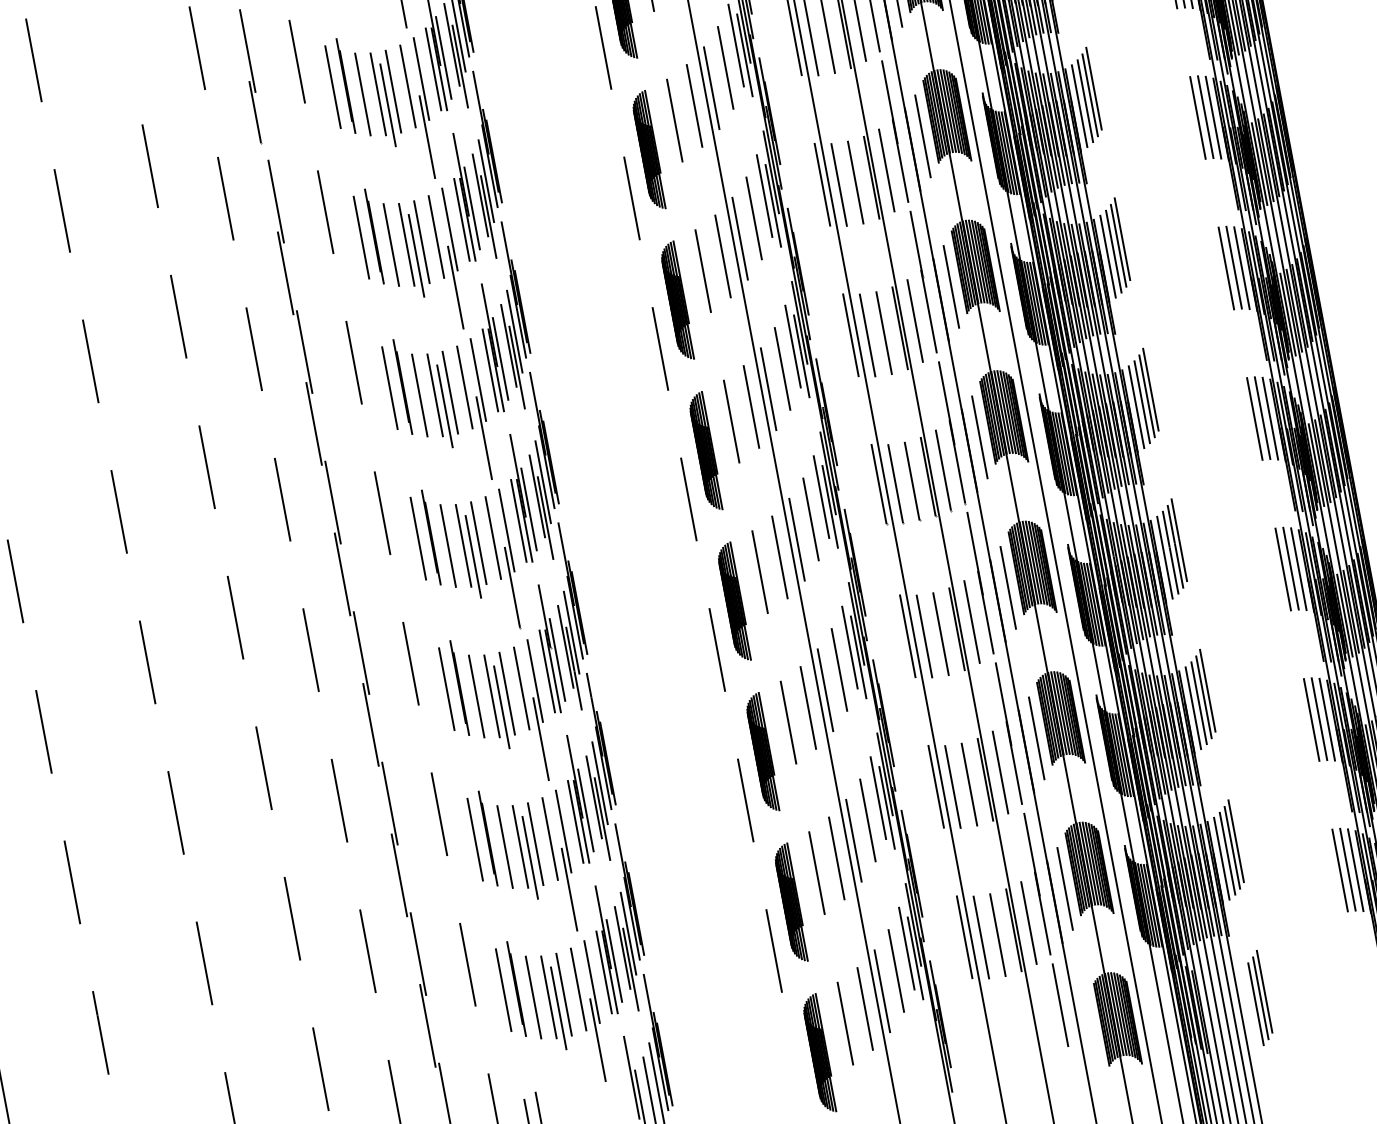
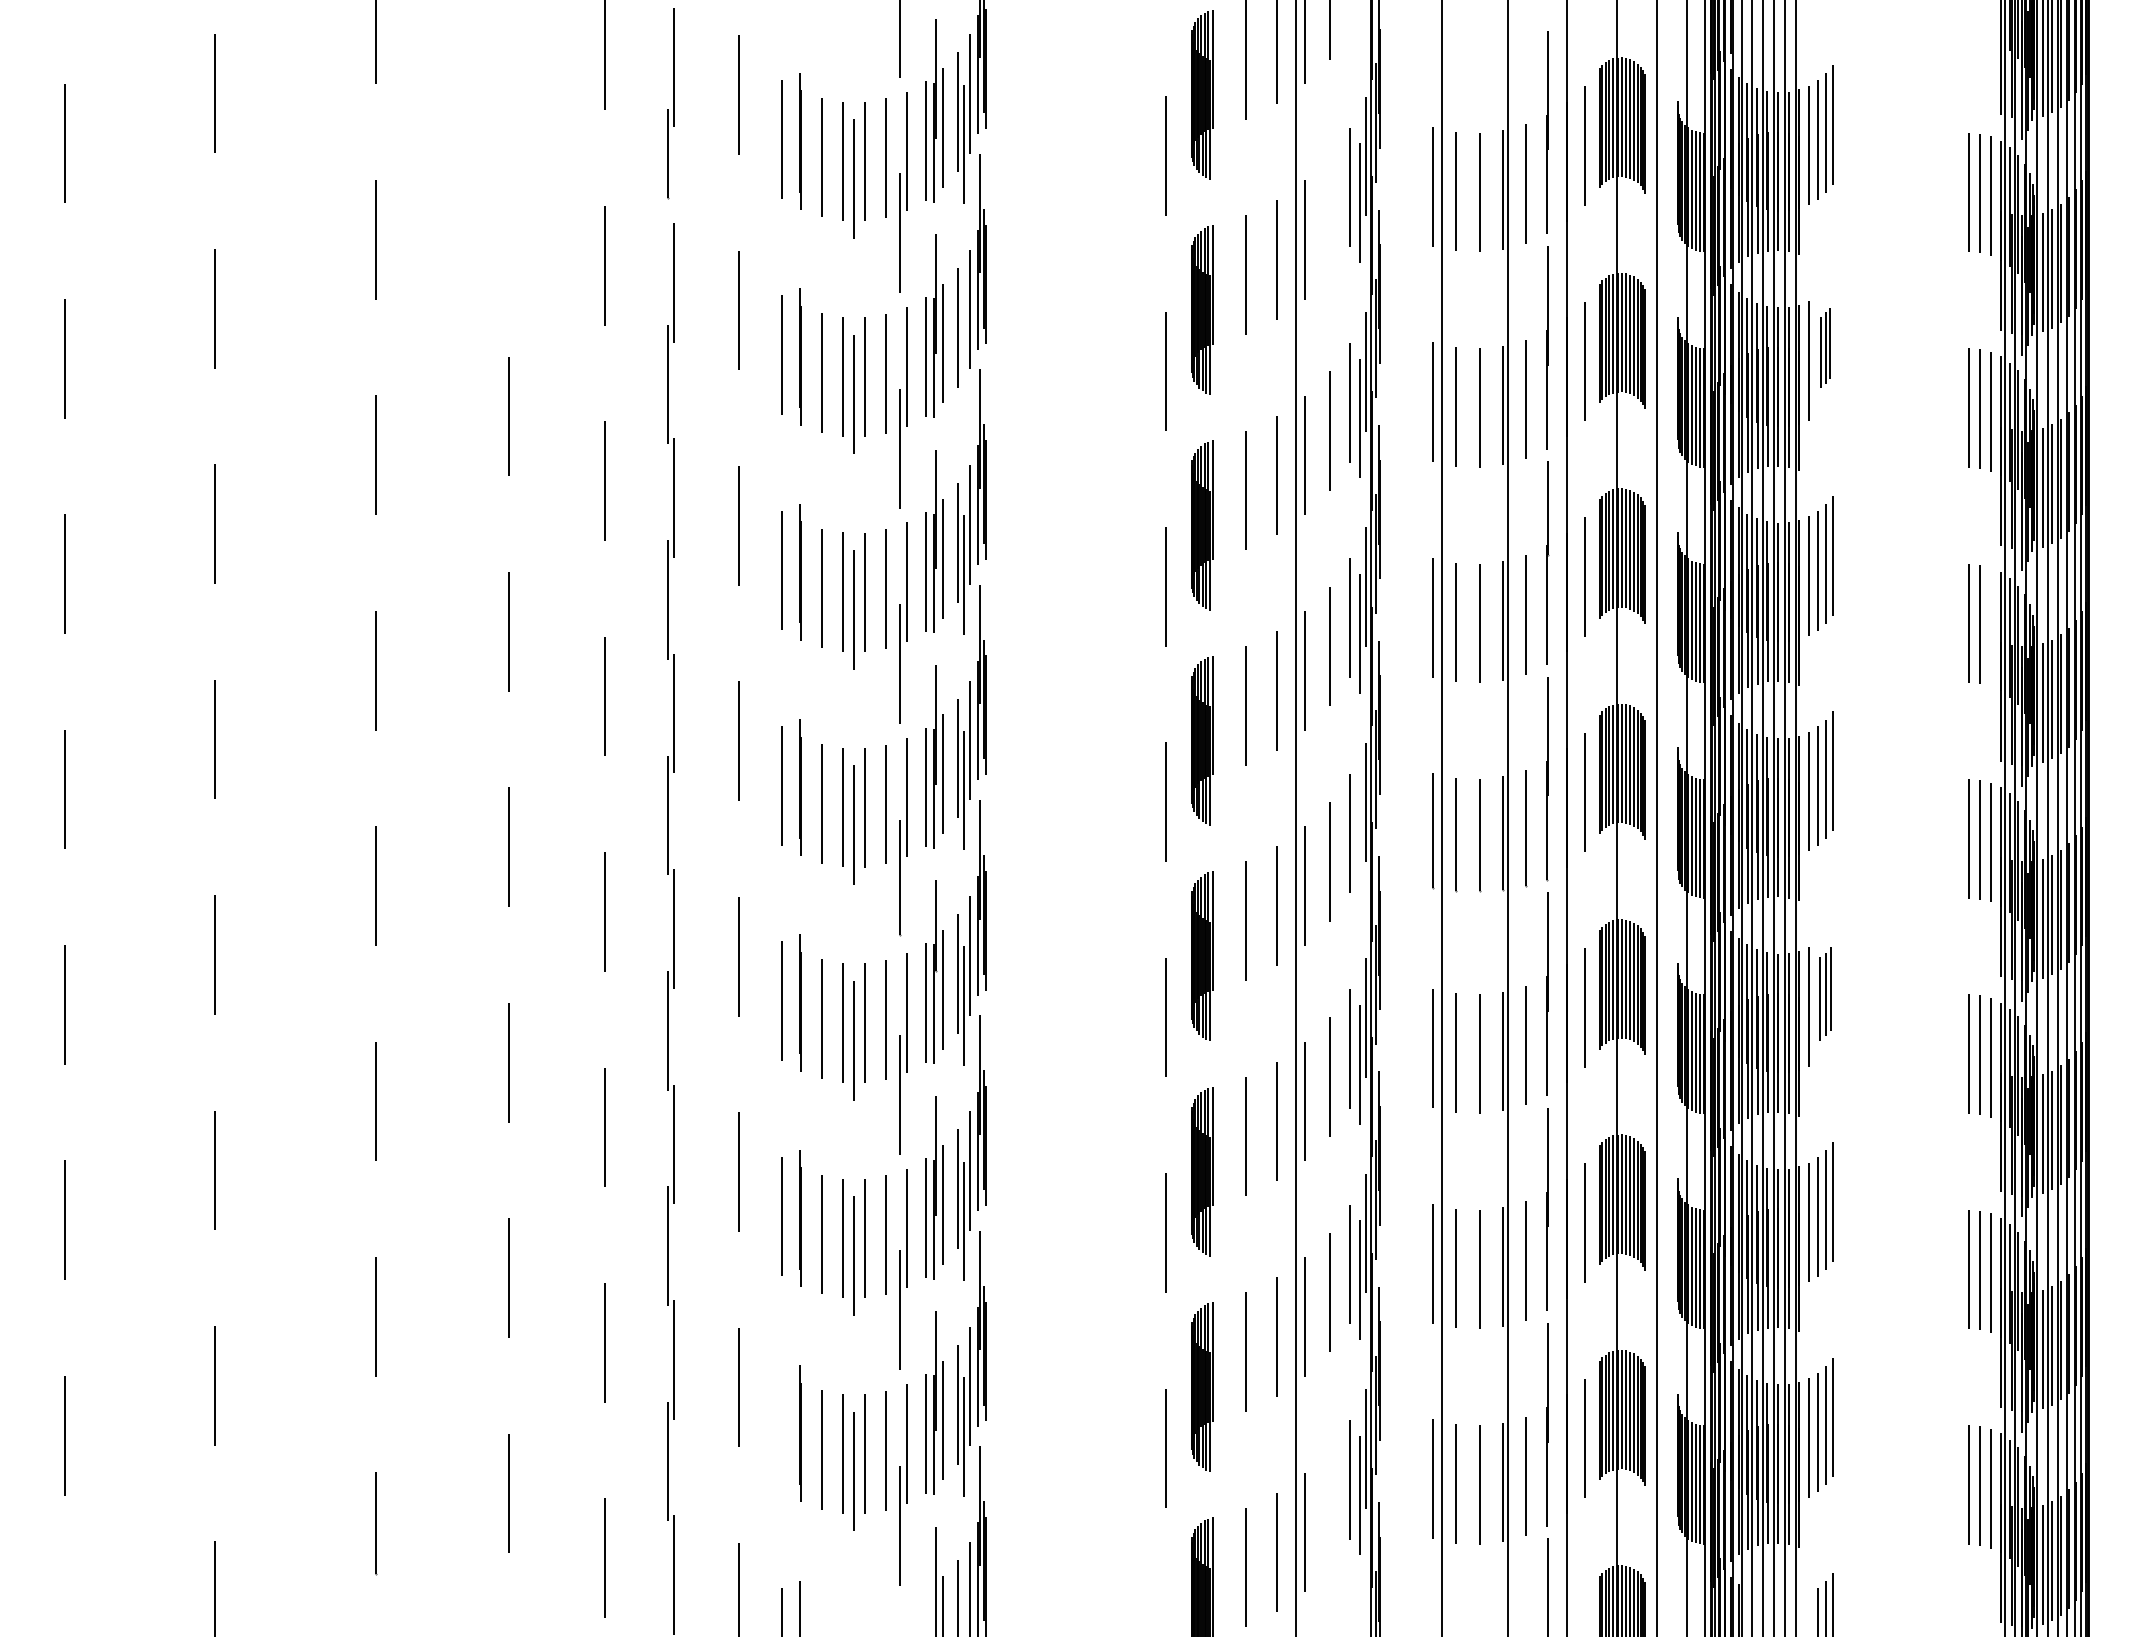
line: (725, 67) -> (1329, 215), removed
part: (1089, 94) -> (1825, 347), size x0.6
line: (150, 165) -> (509, 200), removed
line: (488, 216) -> (963, 359), removed
line: (1242, 267) -> (1991, 626), removed
line: (830, 506) -> (1359, 849), removed
part: (1174, 546) -> (1825, 993), size x0.7
line: (895, 970) -> (1329, 1507), removed
line: (503, 989) -> (781, 1431), removed

